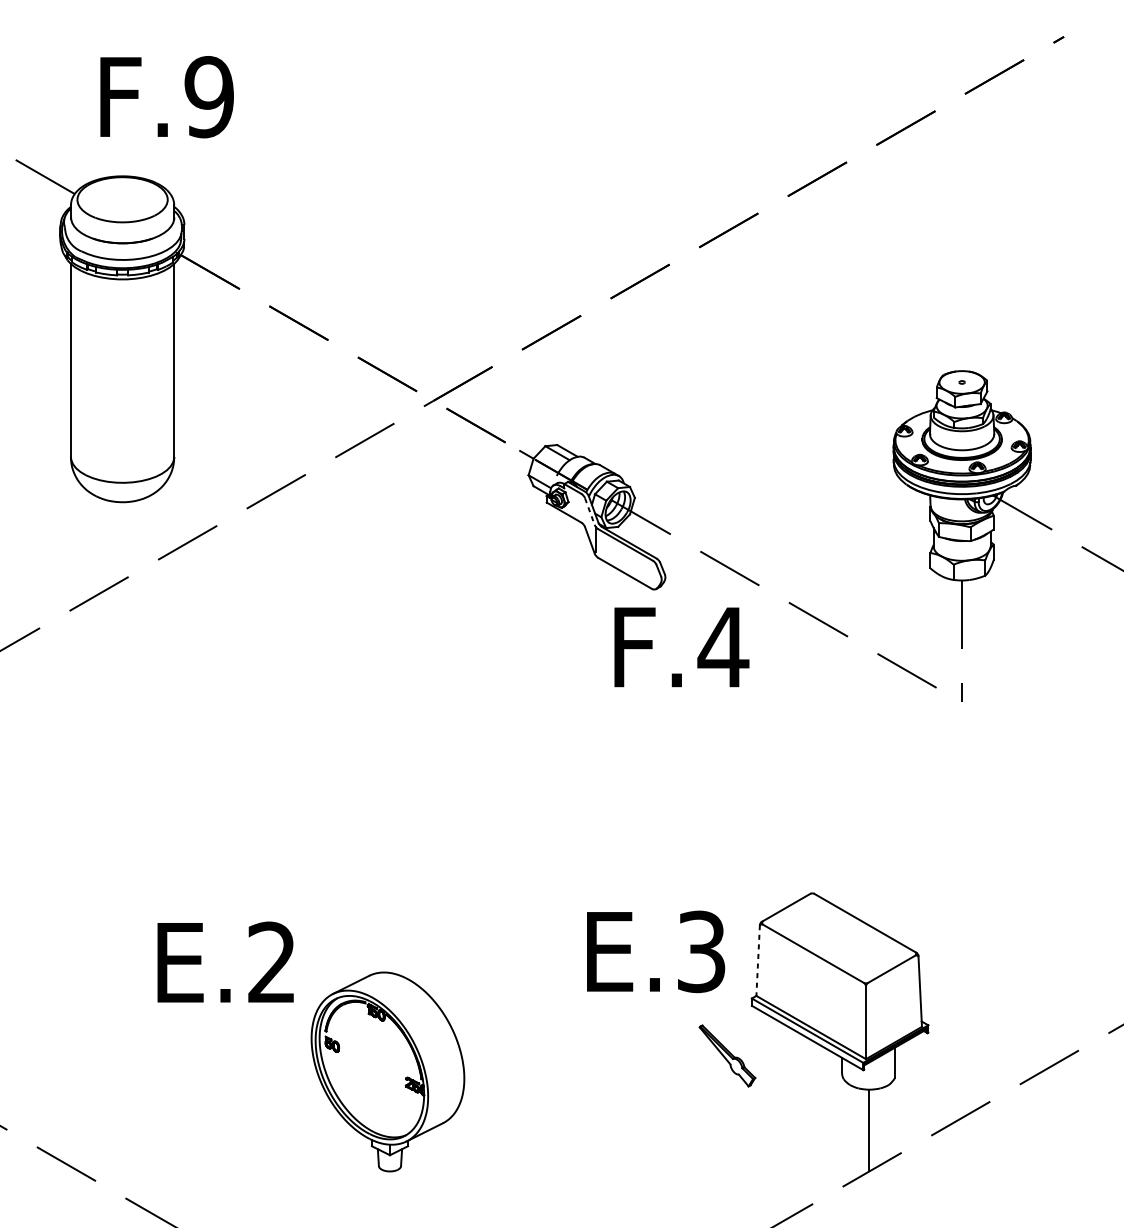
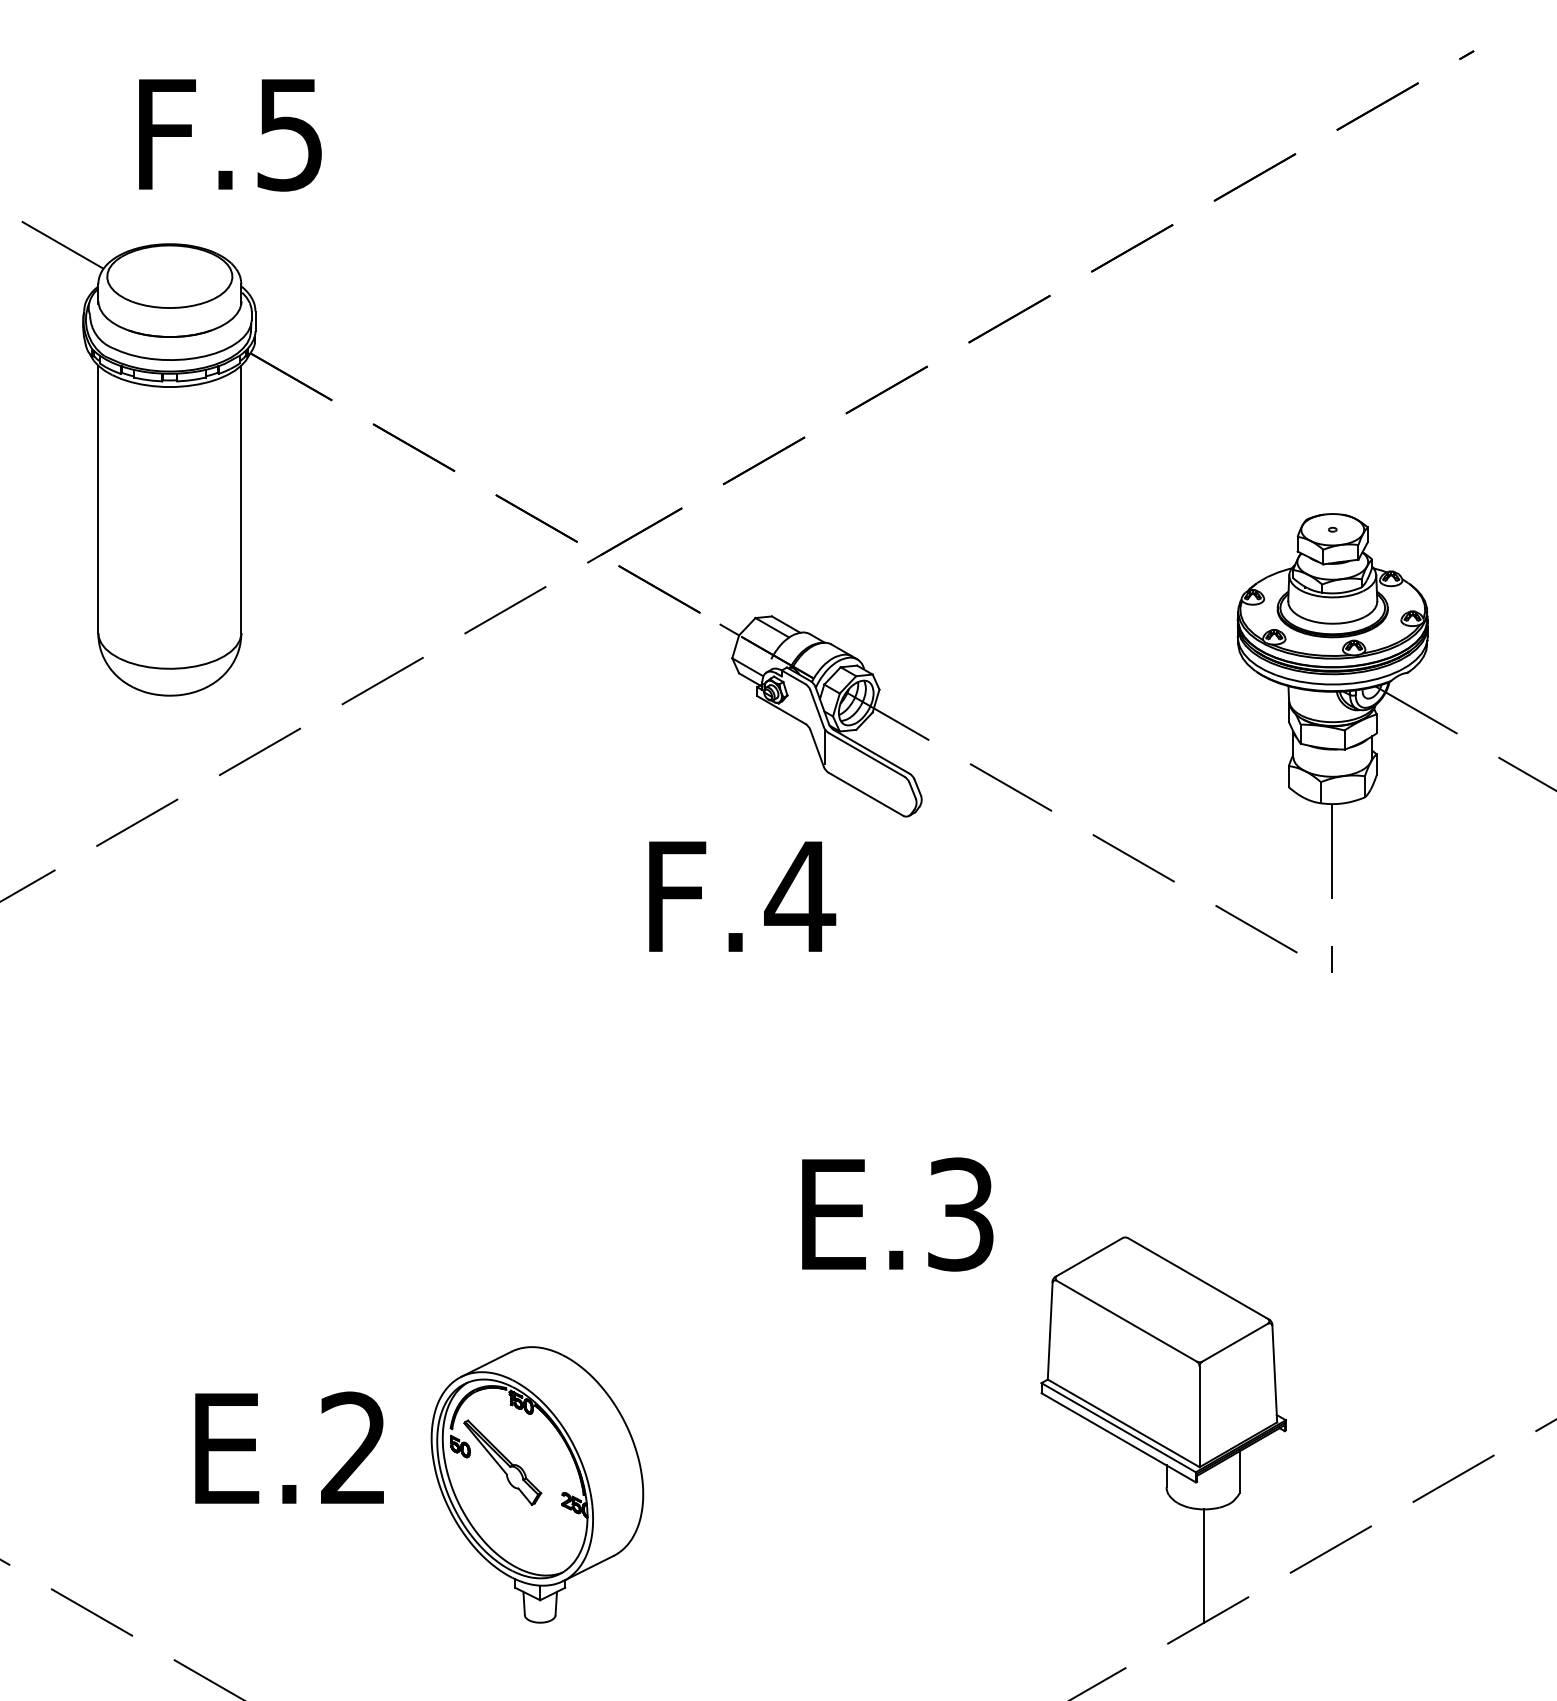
text: (208, 97) -> (289, 134), F.9 -> F.5
line: (590, 511) -> (817, 708), dashed -> solid
text: (681, 647) -> (742, 896), moved
text: (655, 951) -> (897, 1214), moved
text: (225, 961) -> (289, 1447), moved
line: (758, 961) -> (1050, 1331), dashed -> solid
part: (727, 1055) -> (502, 1462), moved

